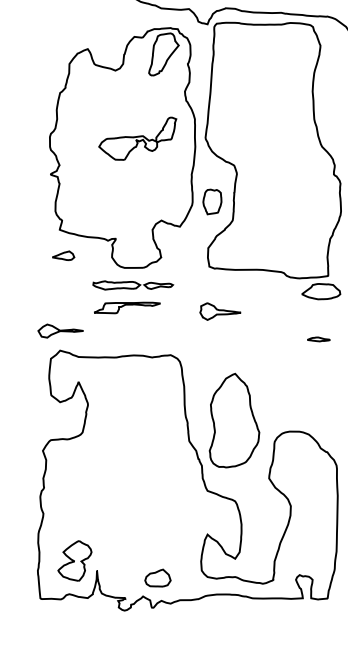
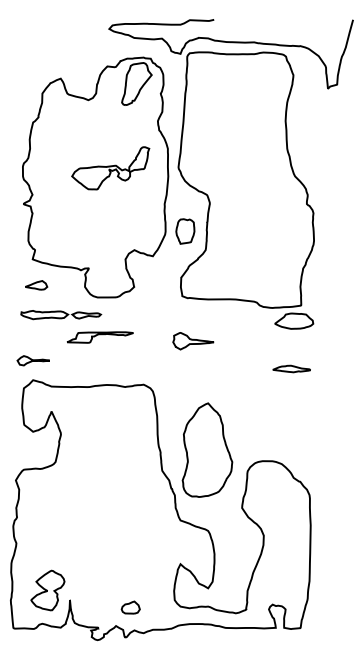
part: (133, 285) -> (61, 315), moved
part: (59, 330) -> (32, 360), size x0.71
part: (318, 338) -> (291, 368), size x1.67
part: (157, 577) -> (130, 607), size x0.71

